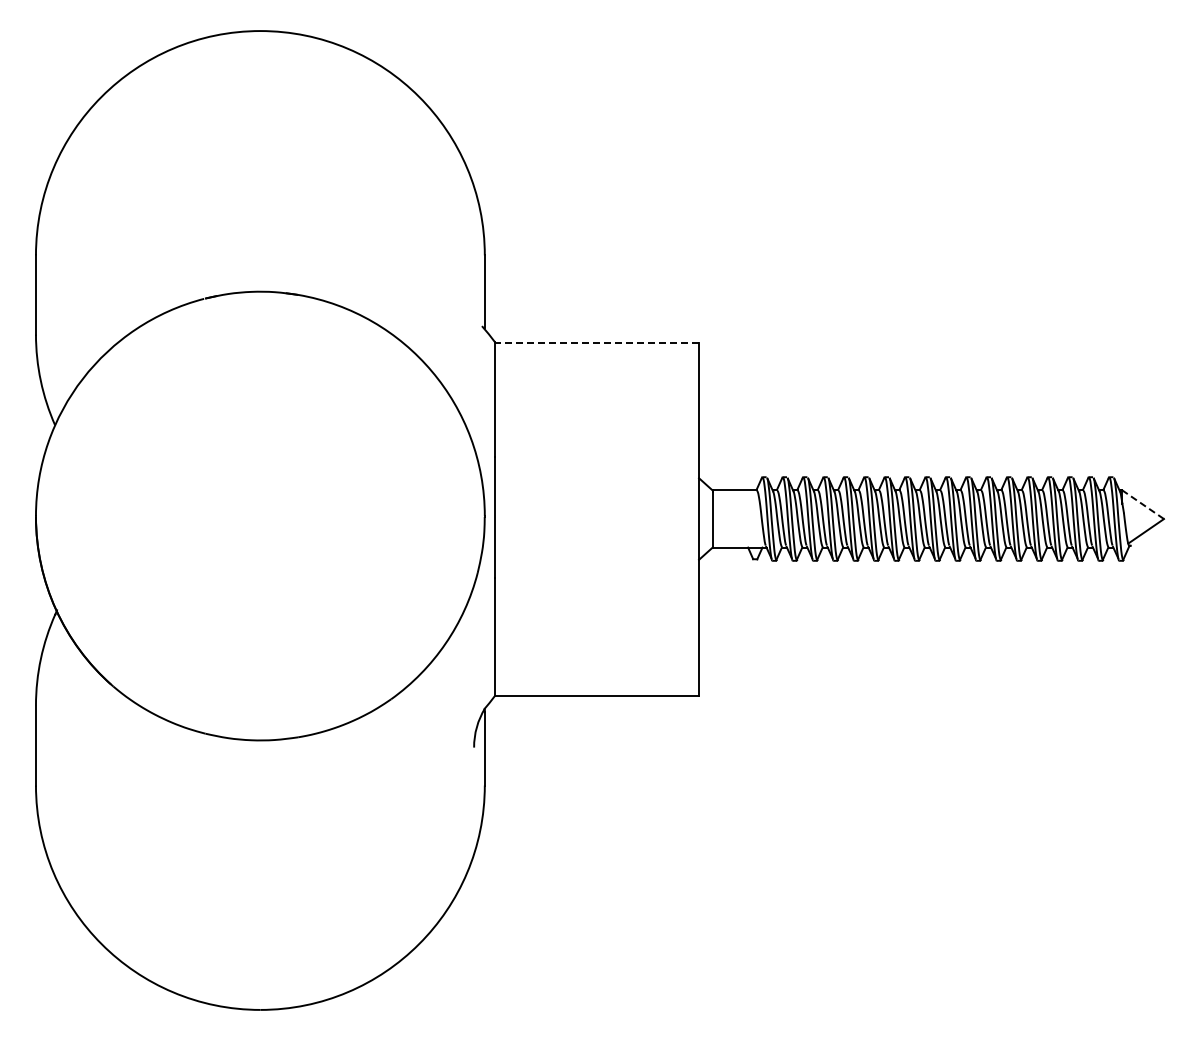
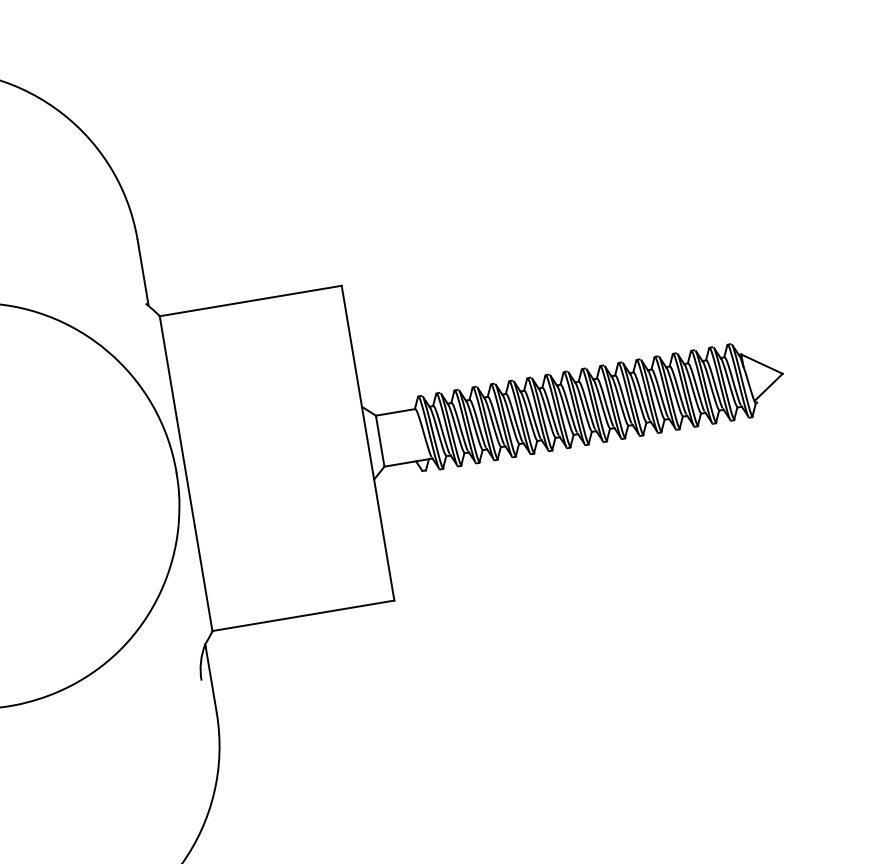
line: (596, 342) -> (250, 301), dashed -> solid
line: (1142, 504) -> (761, 364), dashed -> solid

